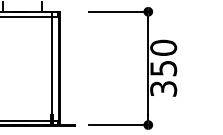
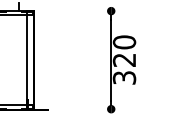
line: (118, 11) -> (85, 10), removed
text: (163, 68) -> (124, 60), 350 -> 320
line: (118, 125) -> (85, 109), removed

